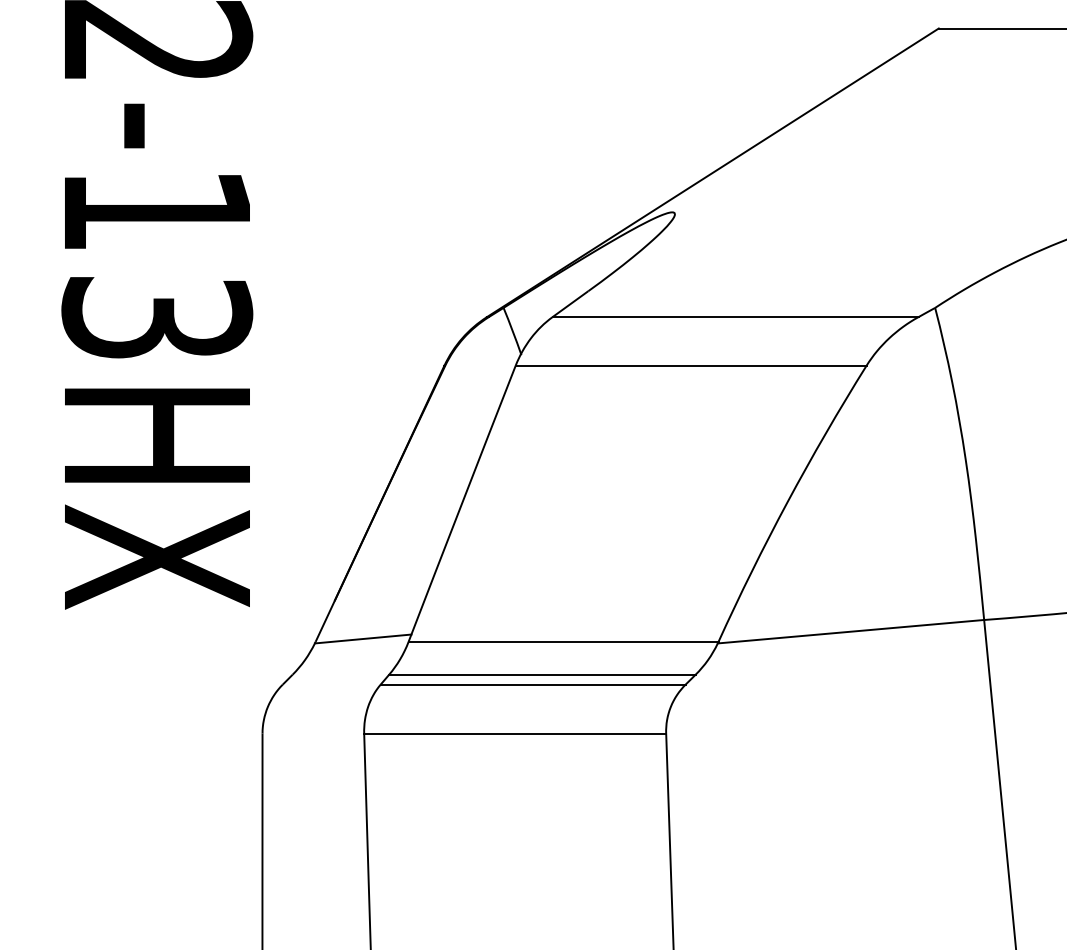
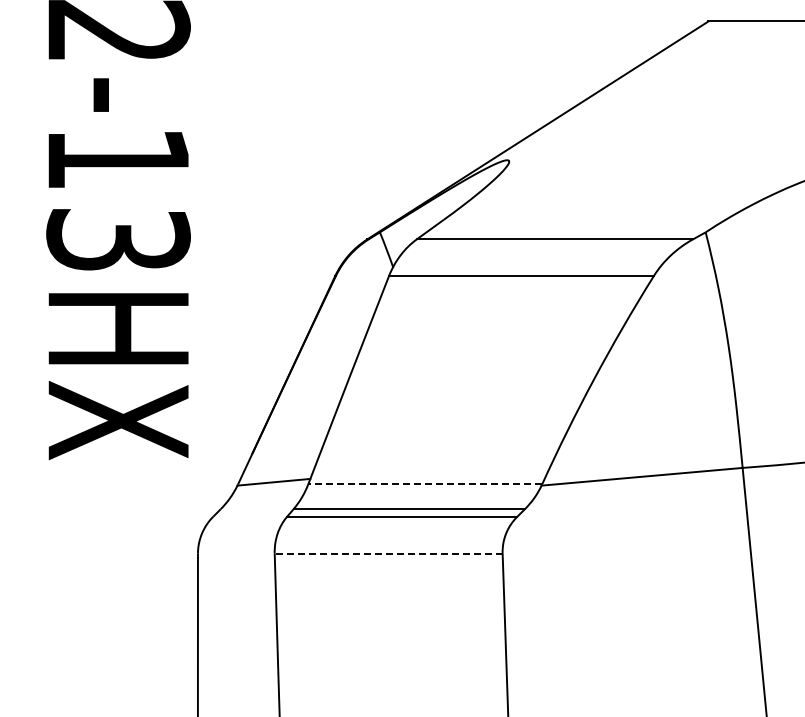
line: (563, 641) -> (425, 484), solid -> dashed
line: (514, 733) -> (388, 553), solid -> dashed

